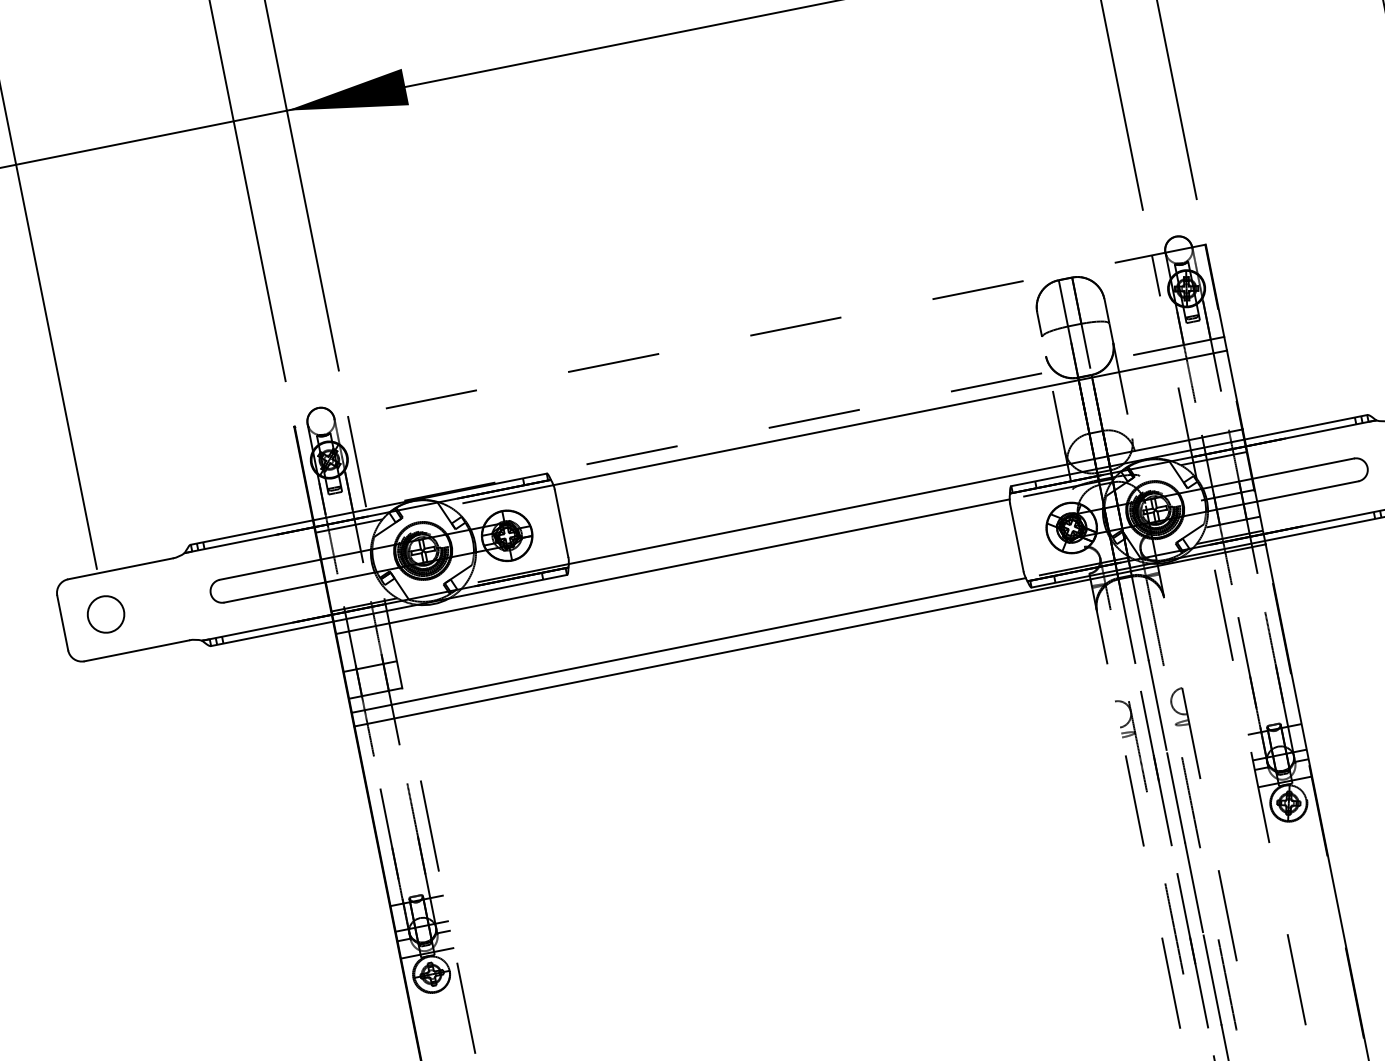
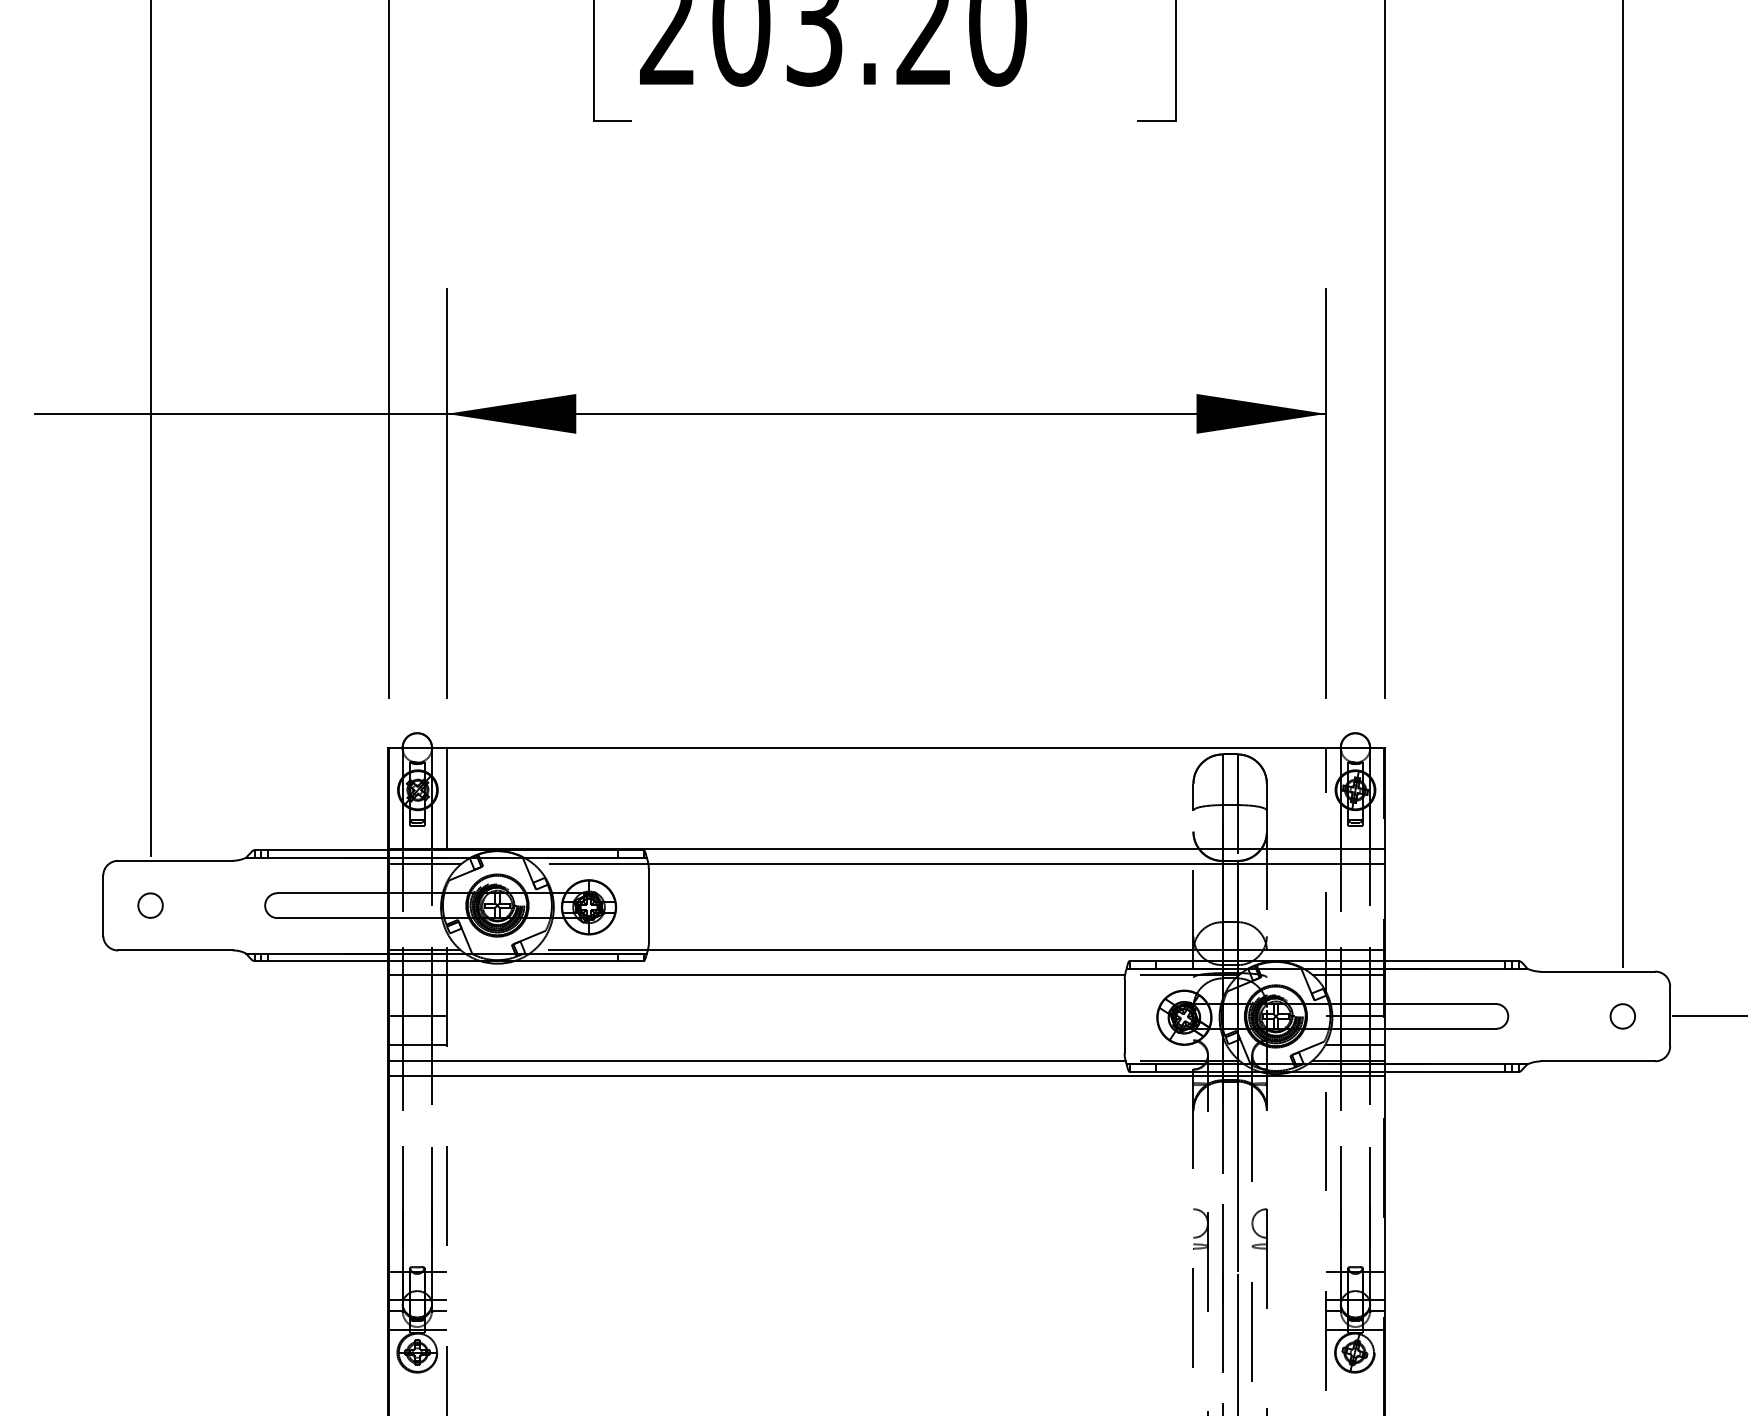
line: (749, 335) -> (886, 747), dashed -> solid
line: (768, 427) -> (886, 848), dashed -> solid
circle: (105, 614) -> (150, 905), size x0.62

